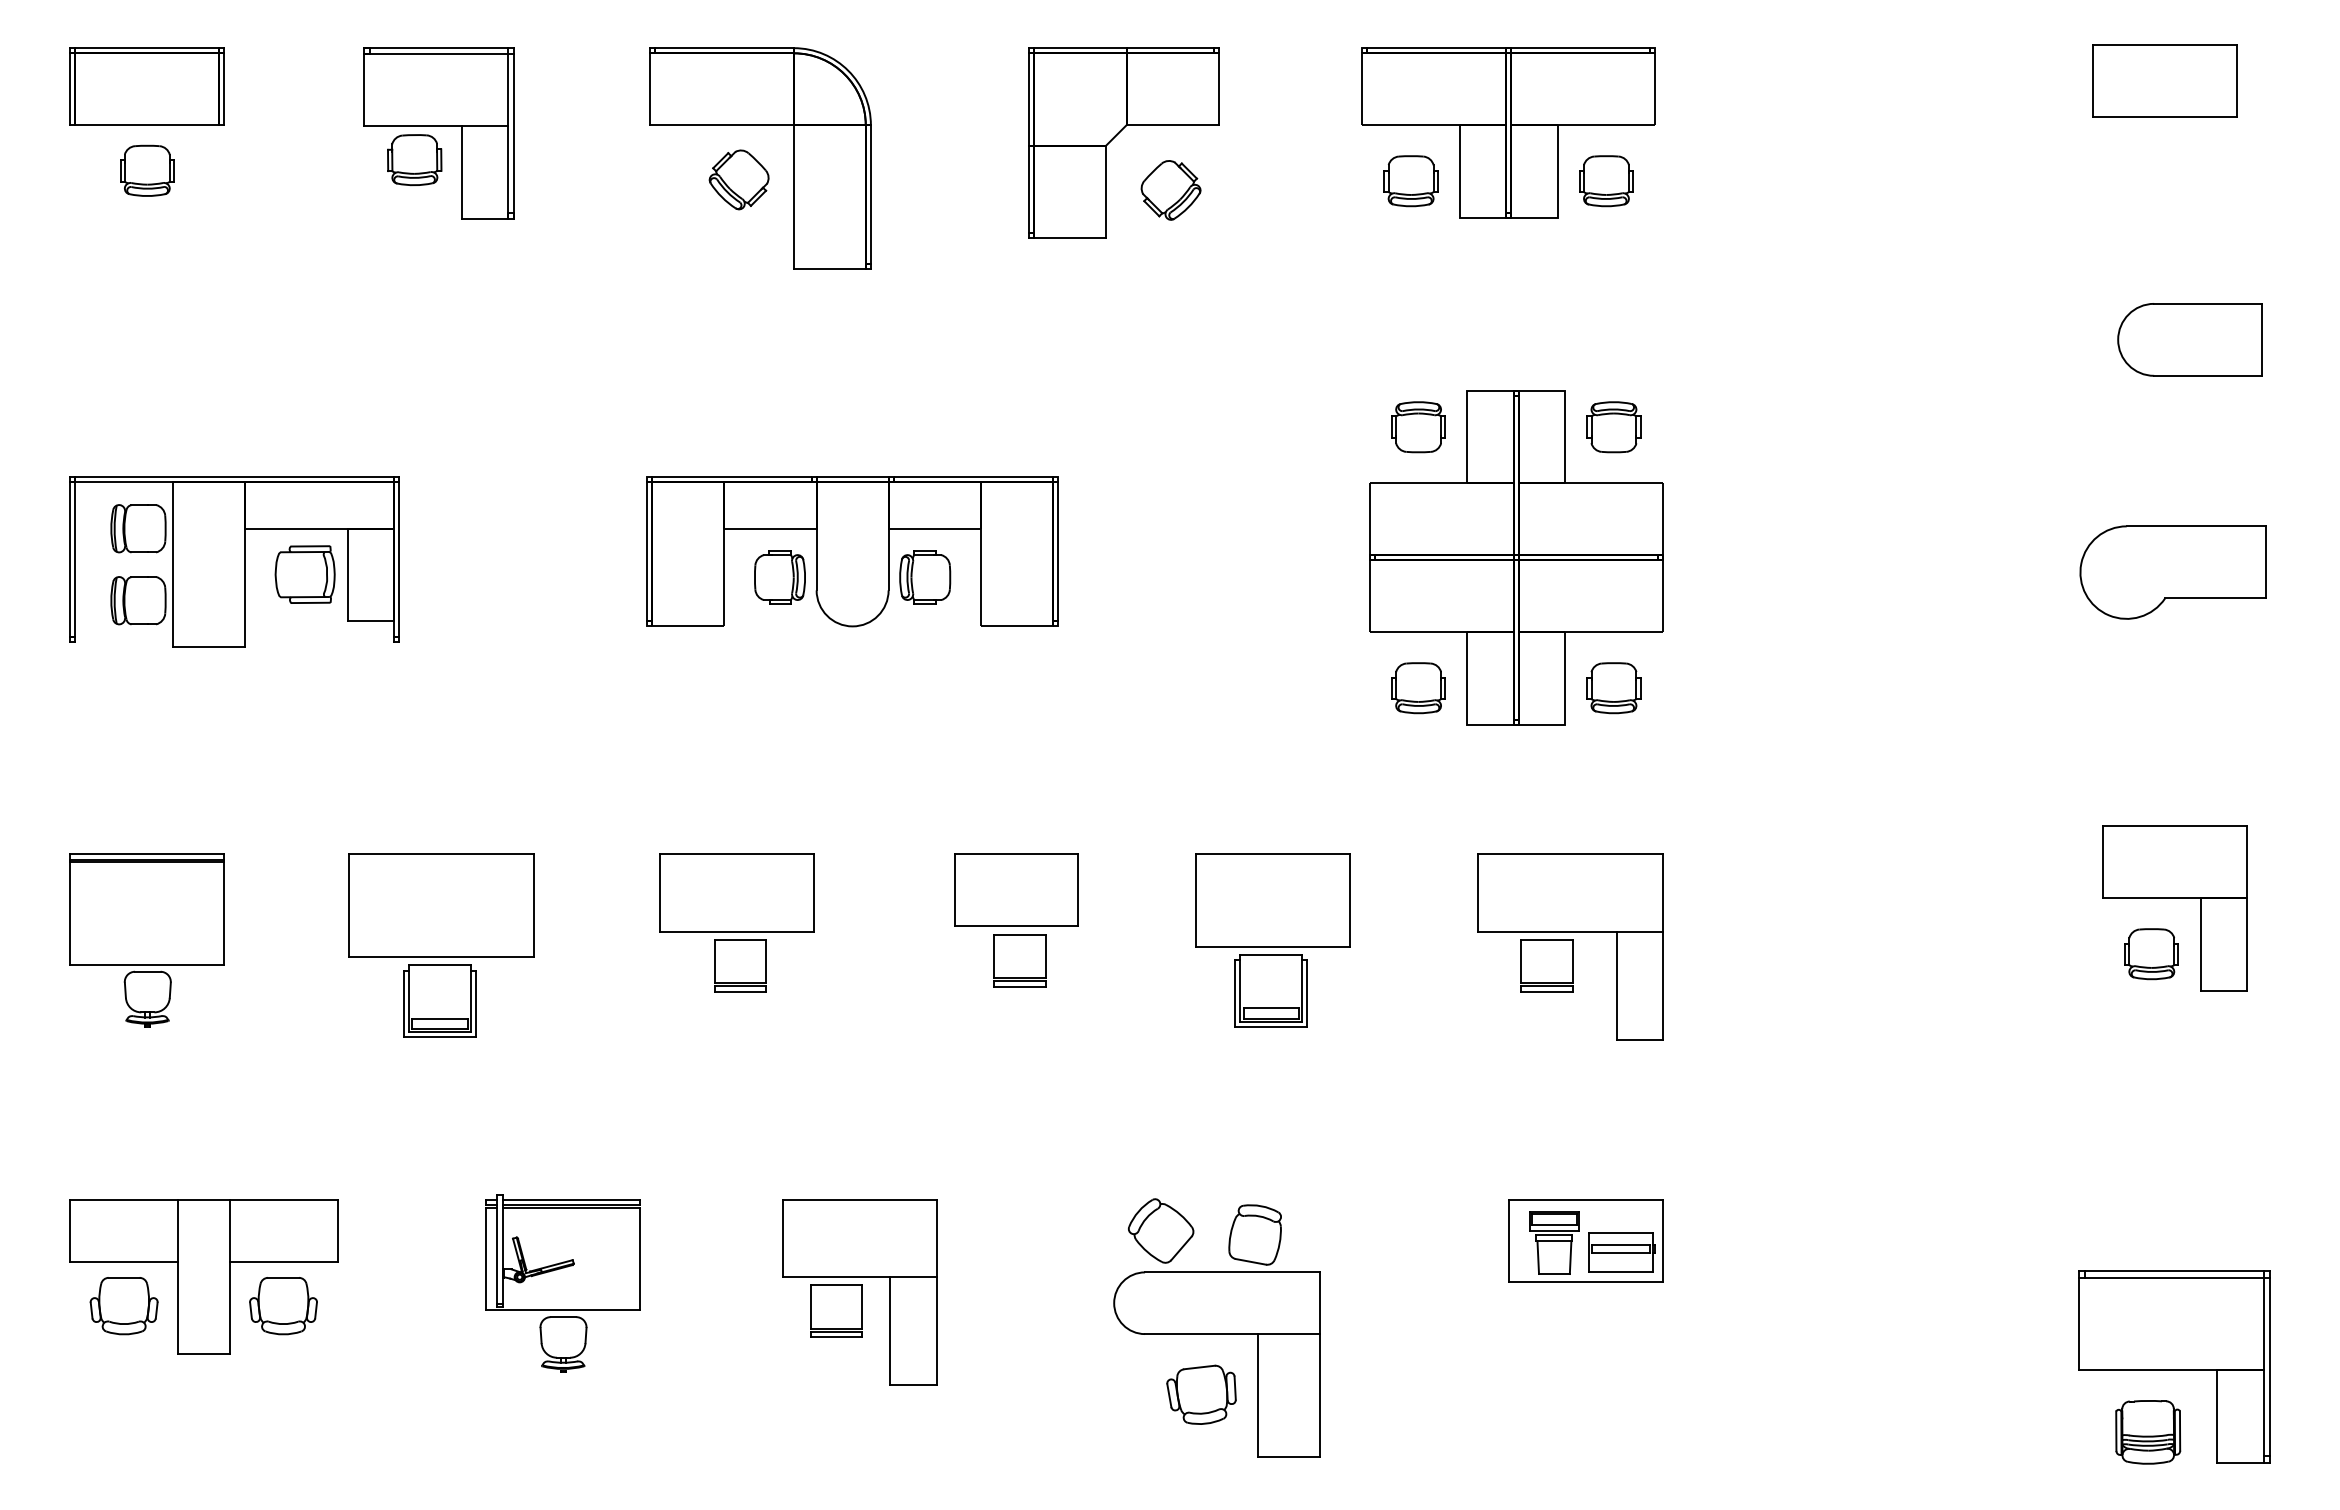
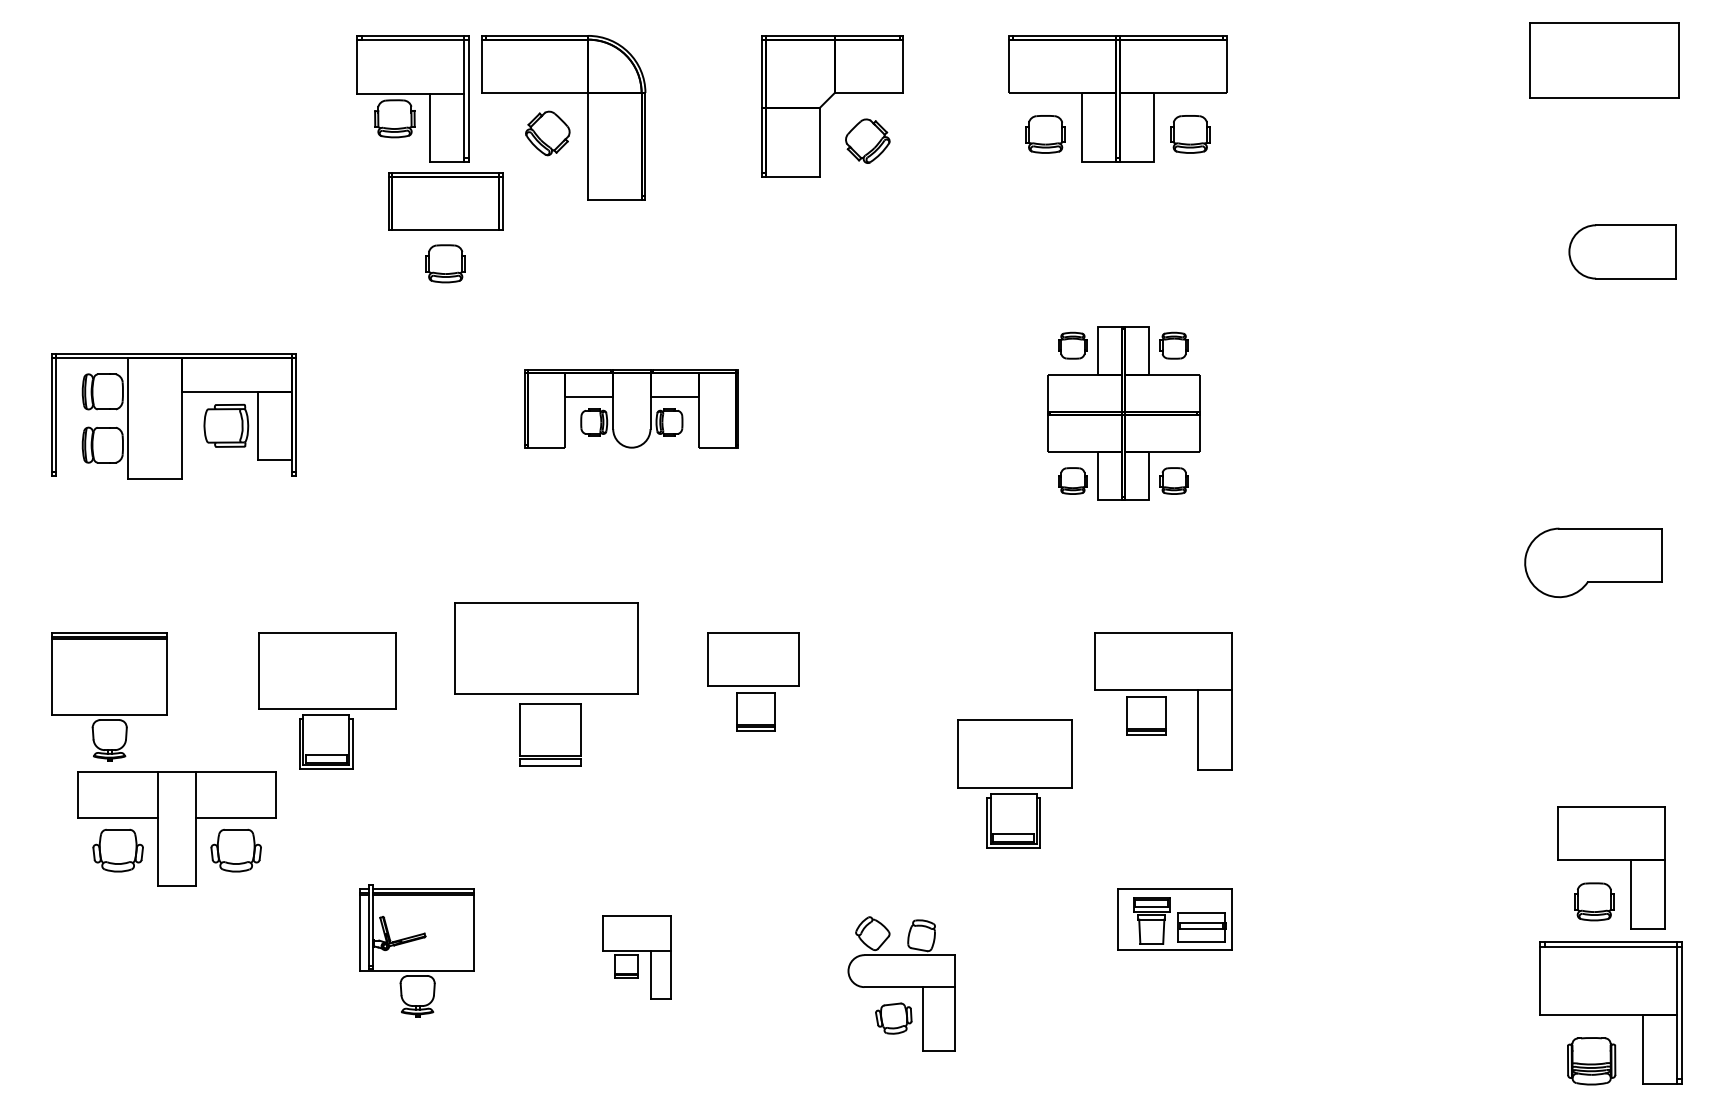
part: (2164, 80) -> (1603, 59), size x1.4
part: (146, 121) -> (445, 227), moved
part: (438, 133) -> (412, 99), moved
part: (852, 551) -> (631, 408), size x0.7
part: (1516, 557) -> (1123, 413), size x0.7
part: (2172, 572) -> (1593, 562), moved
part: (2174, 898) -> (1611, 860), moved
part: (736, 922) -> (545, 683), size x1.6
part: (1272, 940) -> (1014, 783), moved
part: (203, 1276) -> (176, 828), moved
part: (859, 1292) -> (636, 957), size x0.6
part: (1216, 1327) -> (901, 983), size x0.7

